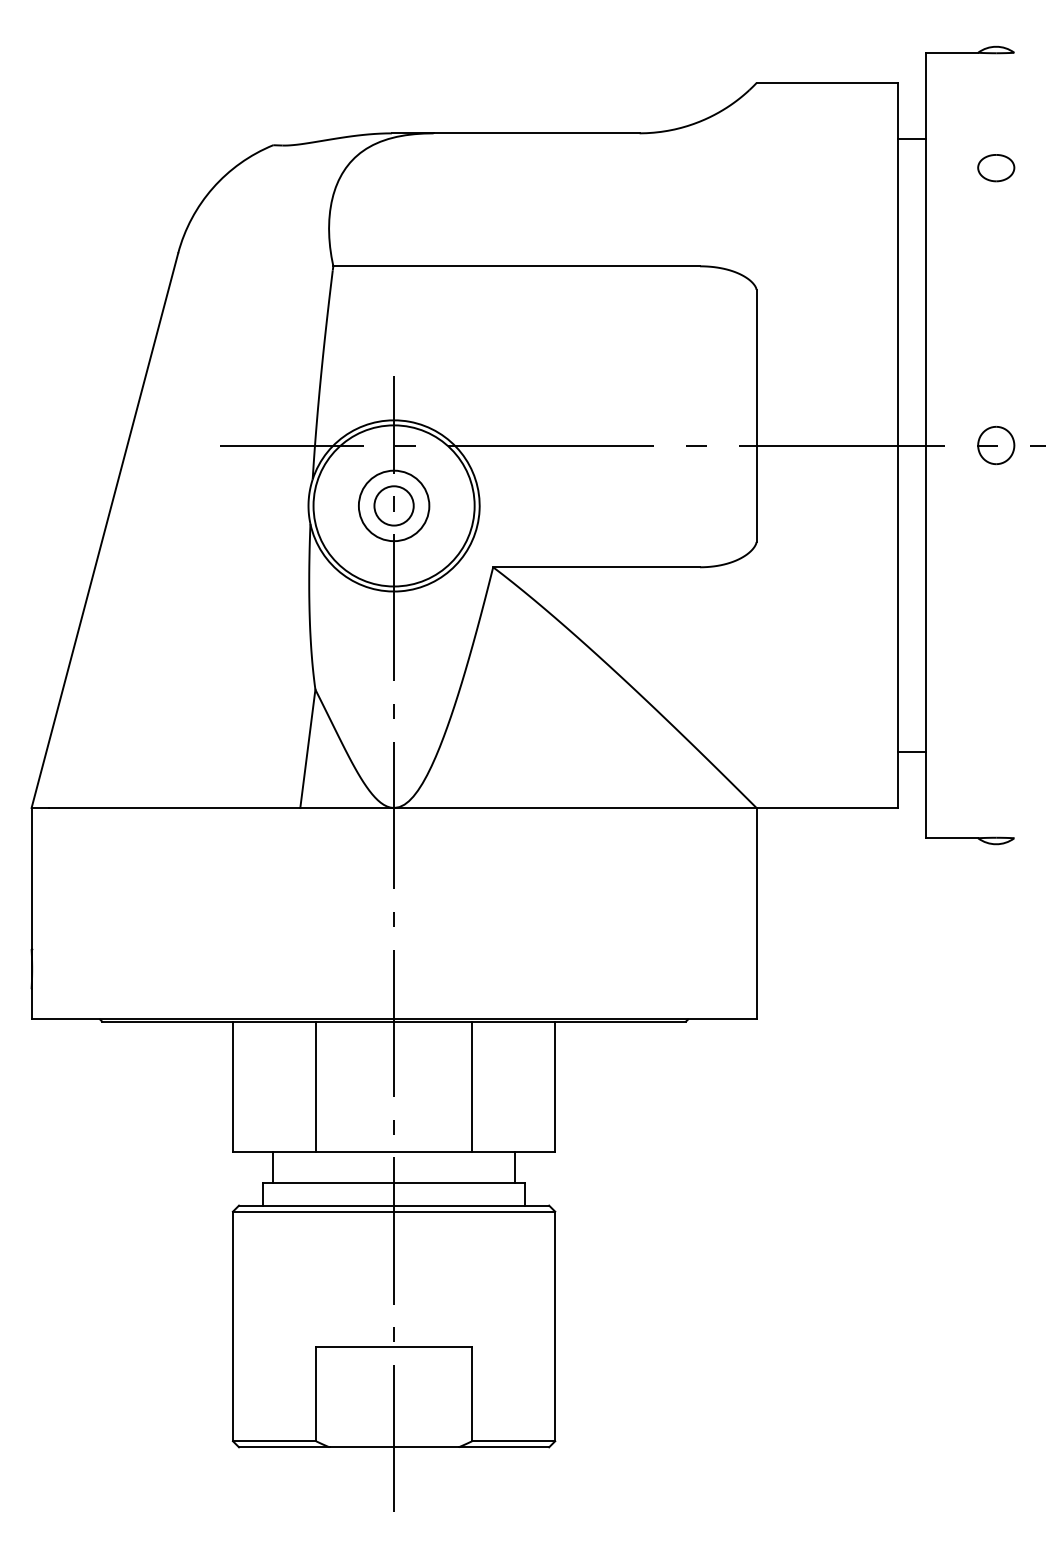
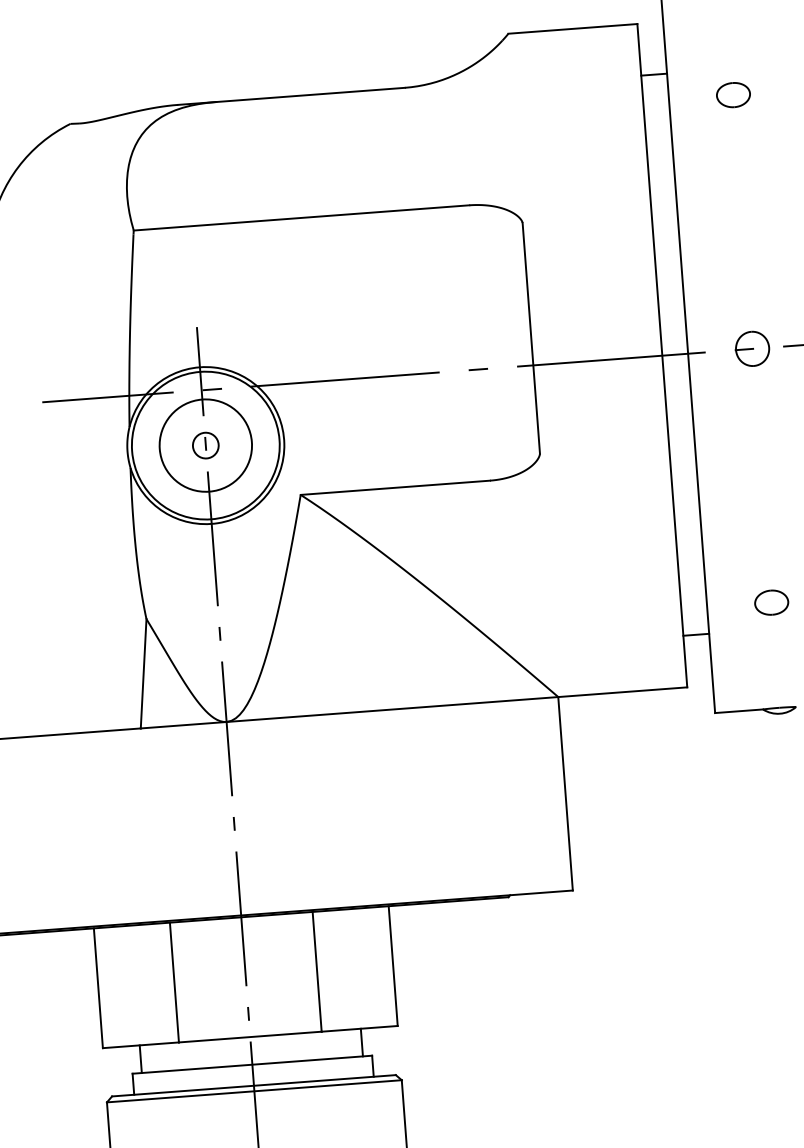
circle: (393, 505) -> (205, 445), size x1.43
circle: (394, 505) -> (206, 445), size x0.71
part: (996, 722) -> (771, 602), added

